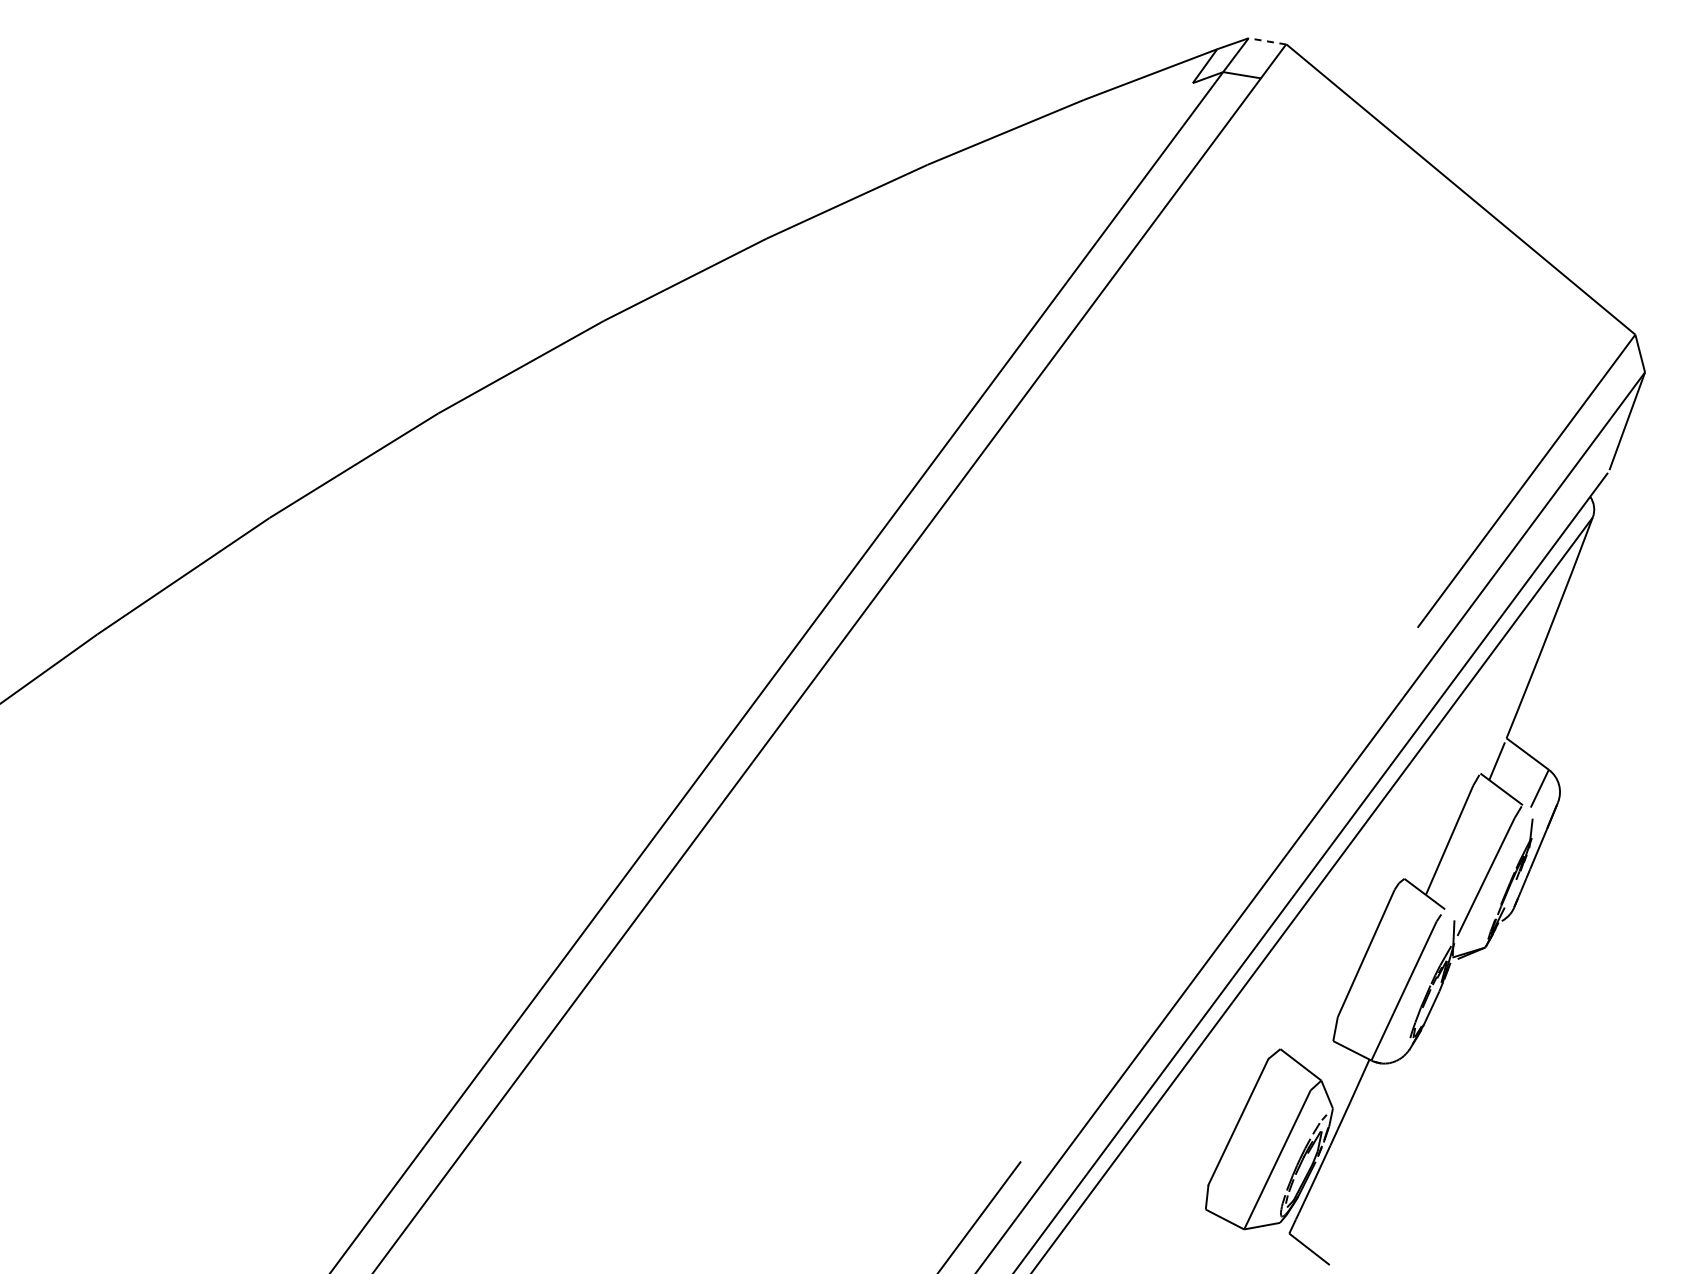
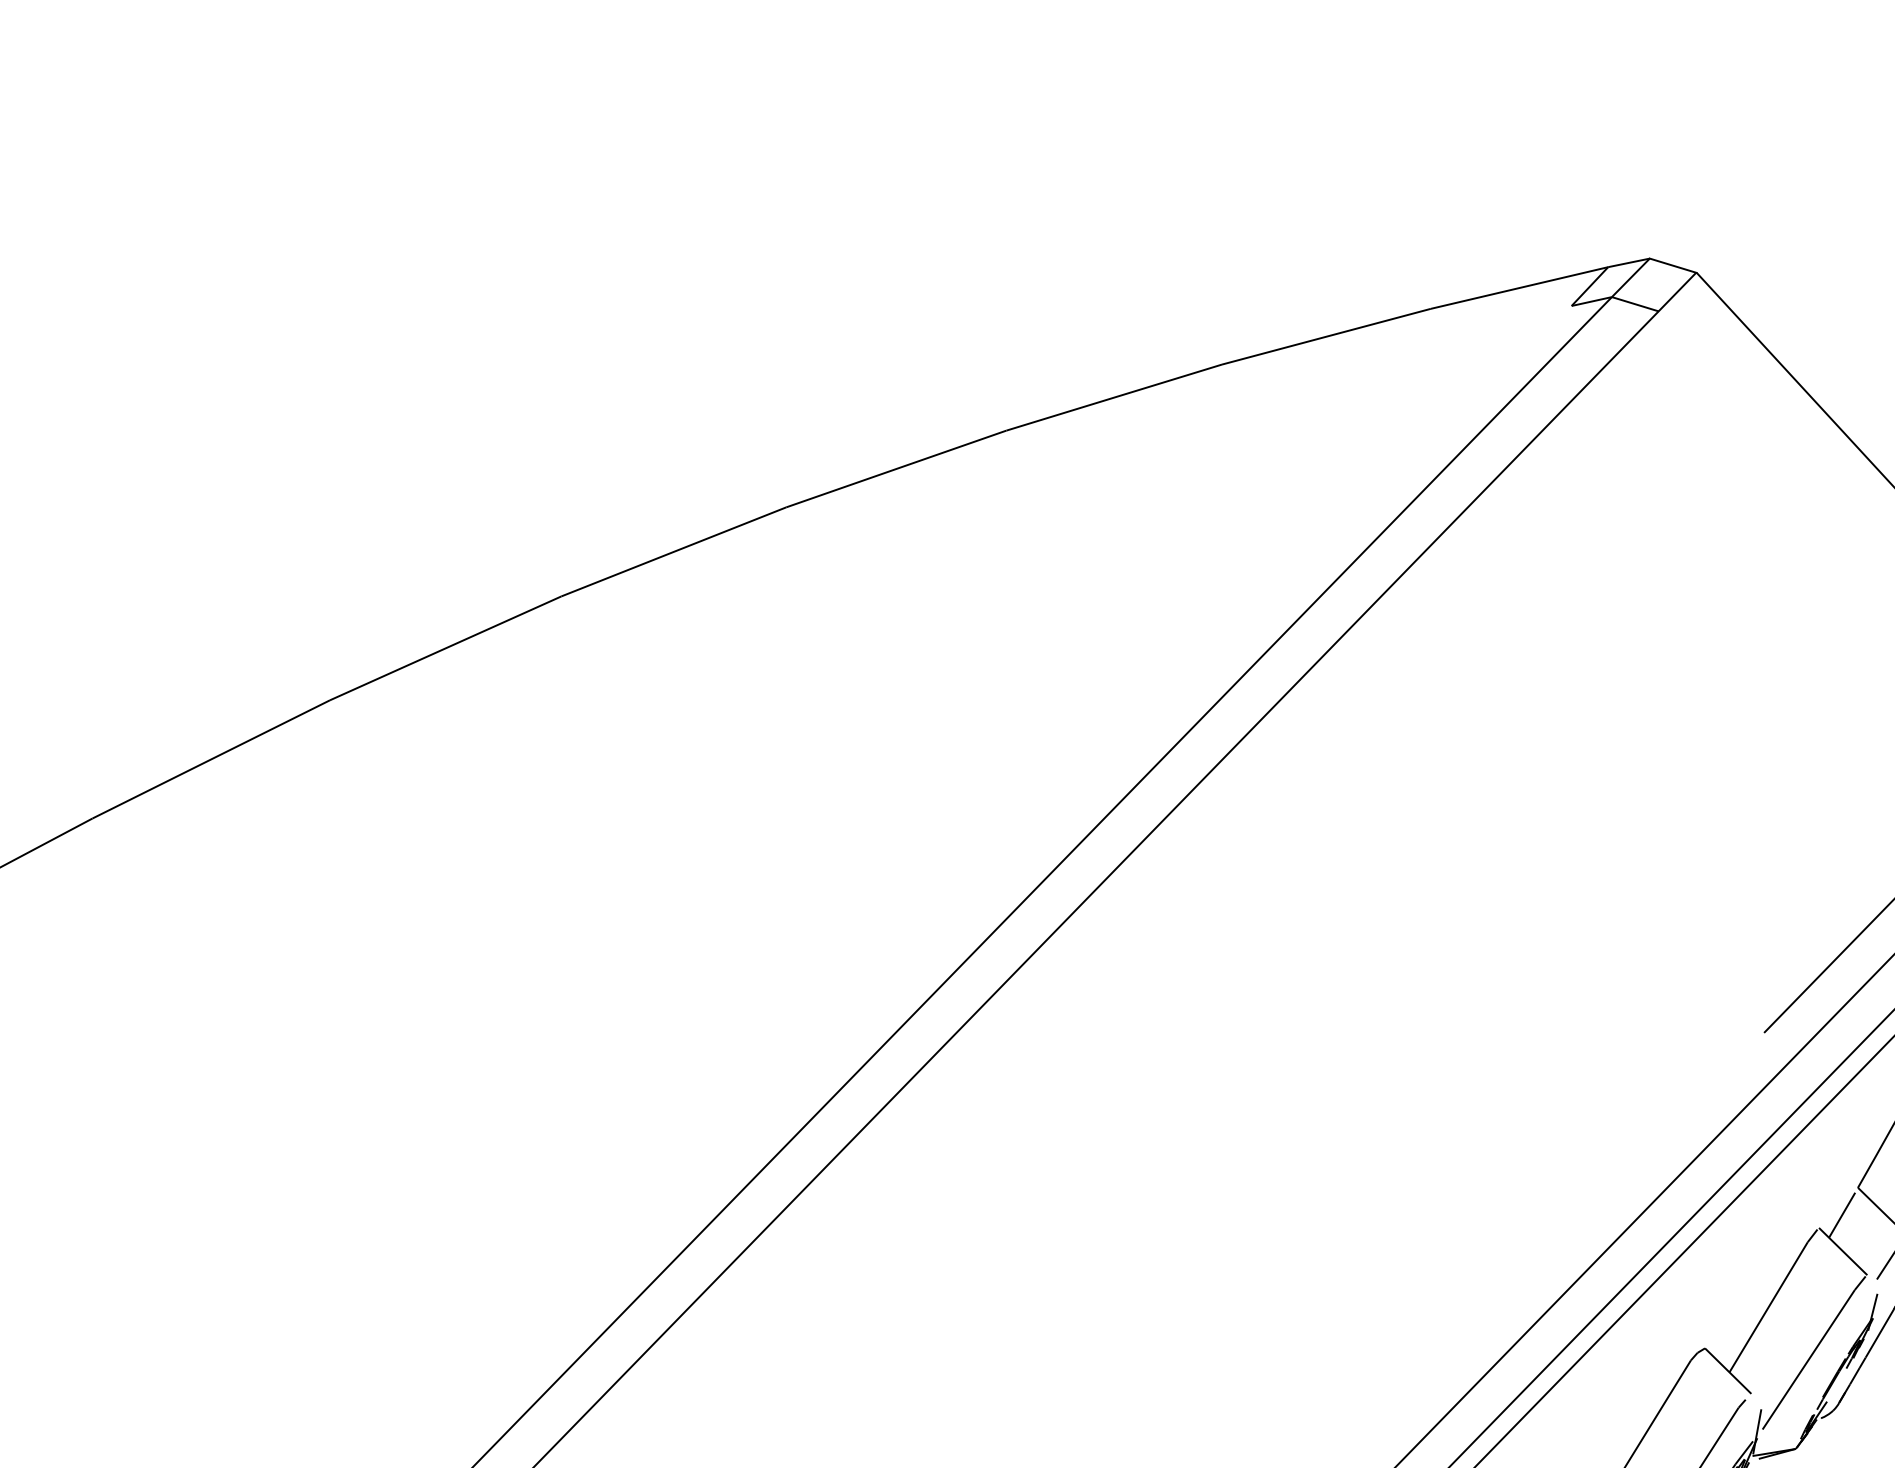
line: (1266, 41) -> (1671, 265), dashed -> solid

